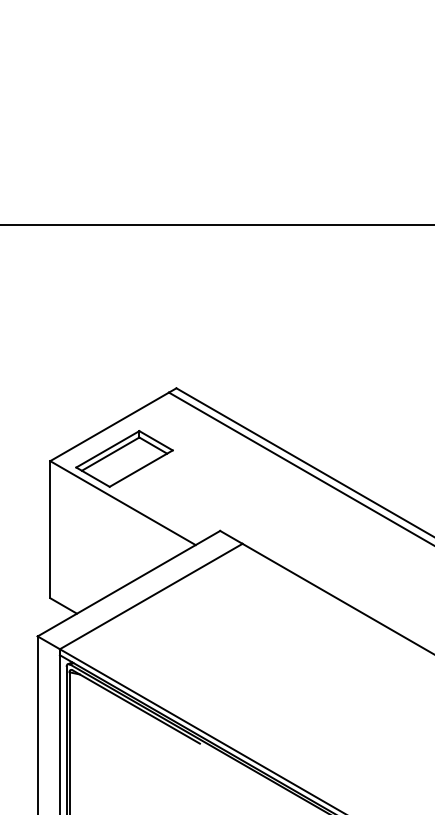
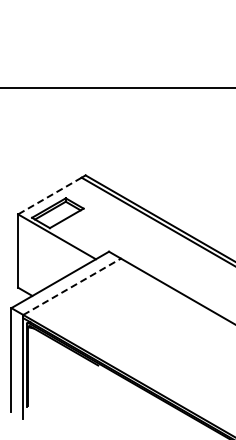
line: (108, 427) -> (49, 196), solid -> dashed
line: (151, 595) -> (72, 286), solid -> dashed

